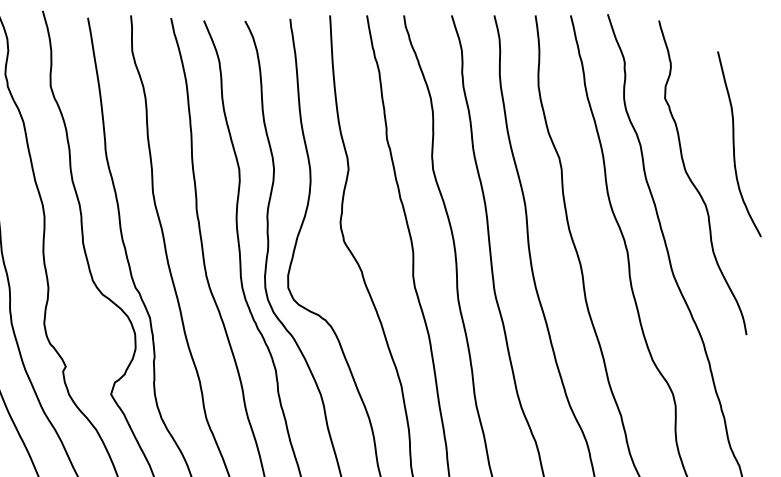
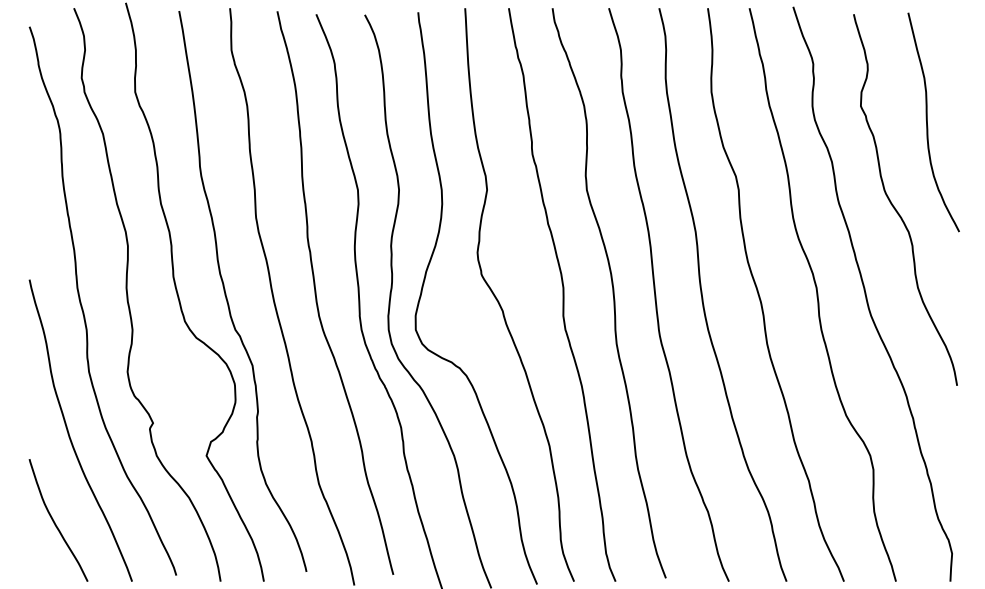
curve: (734, 144) -> (927, 122), moved

